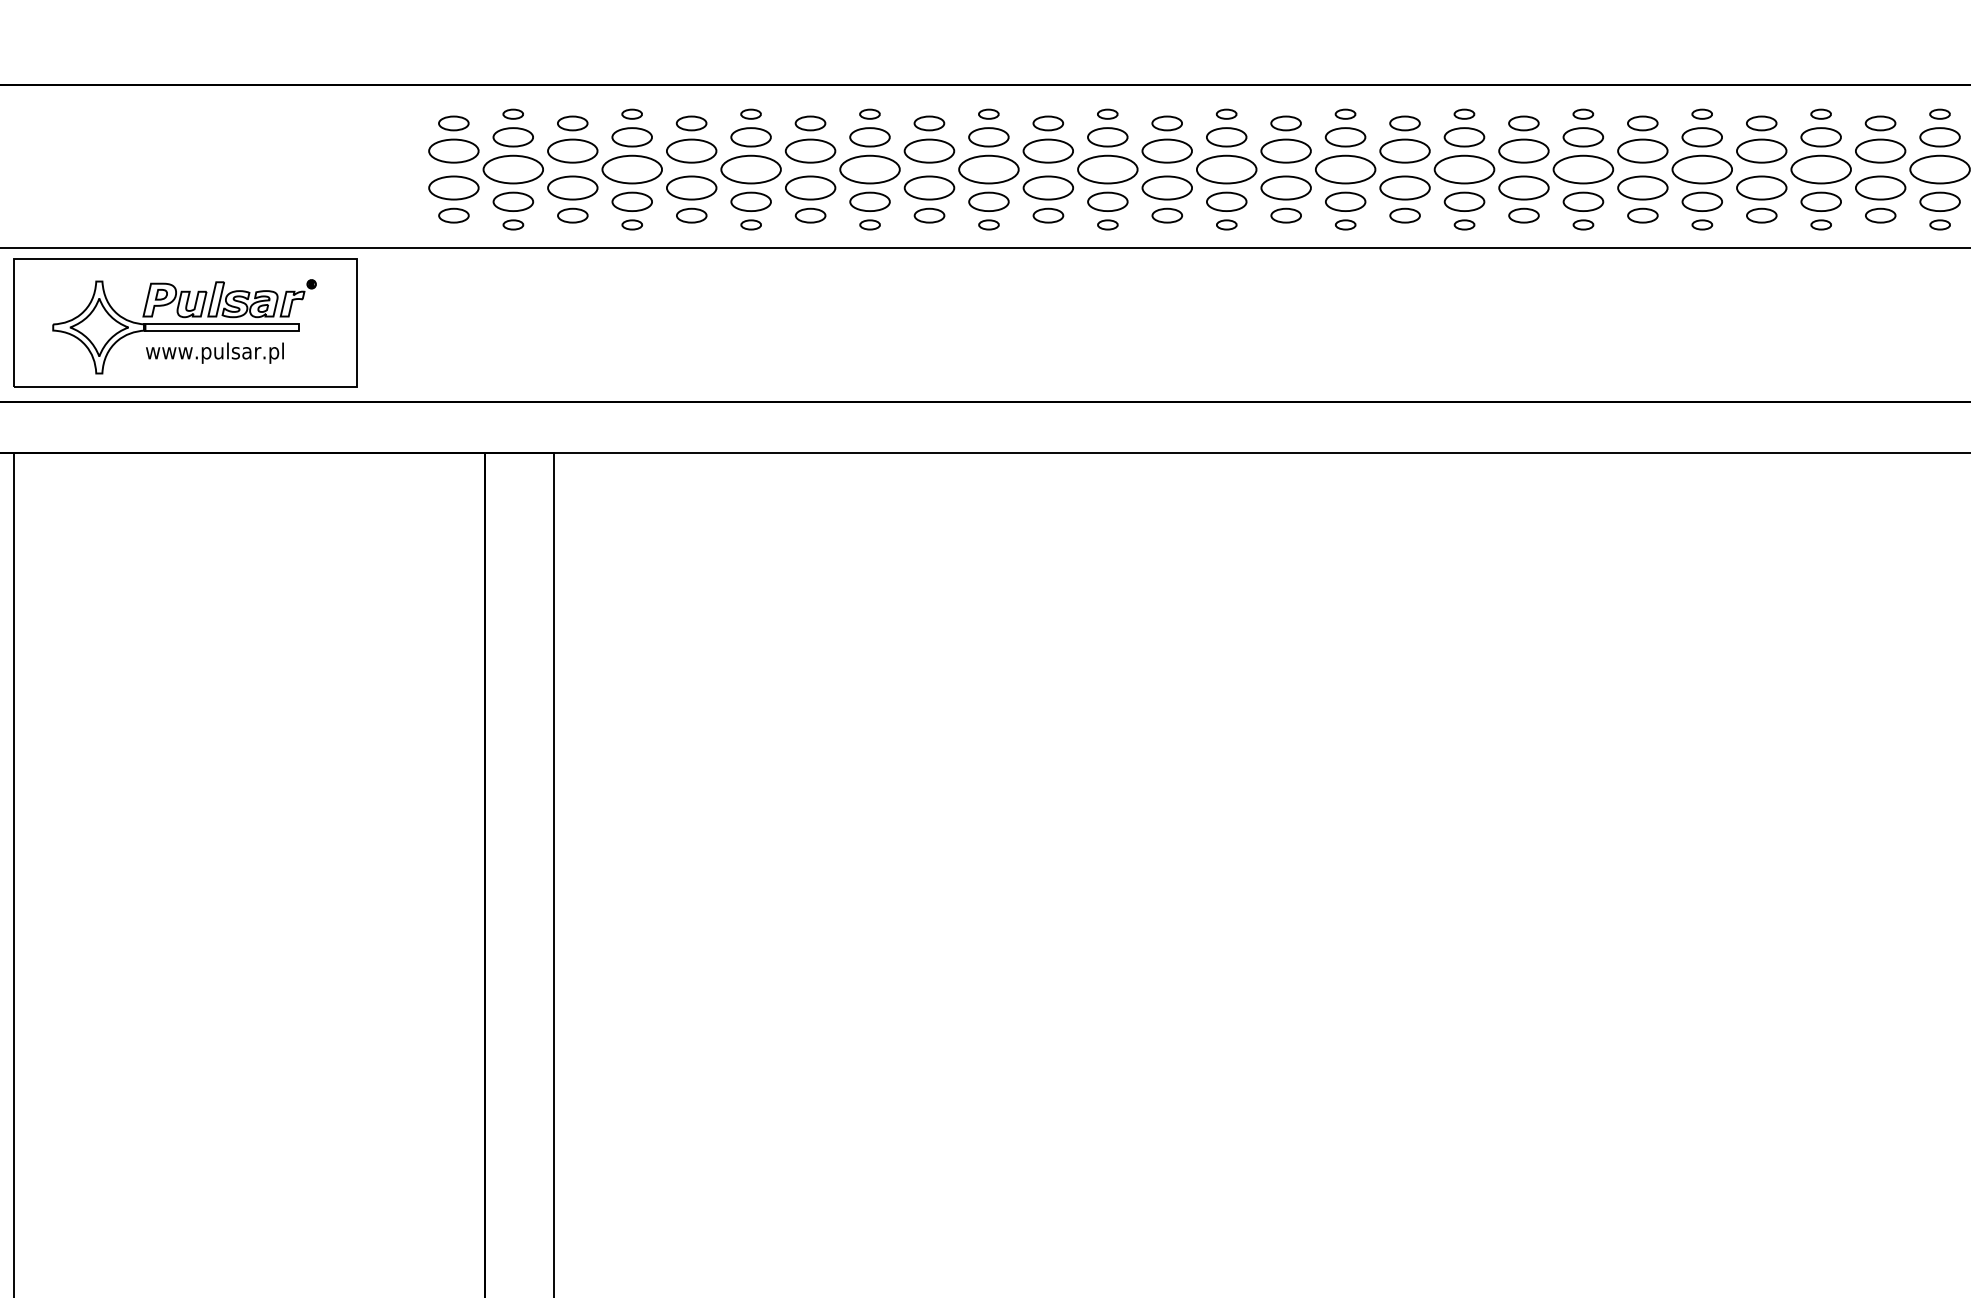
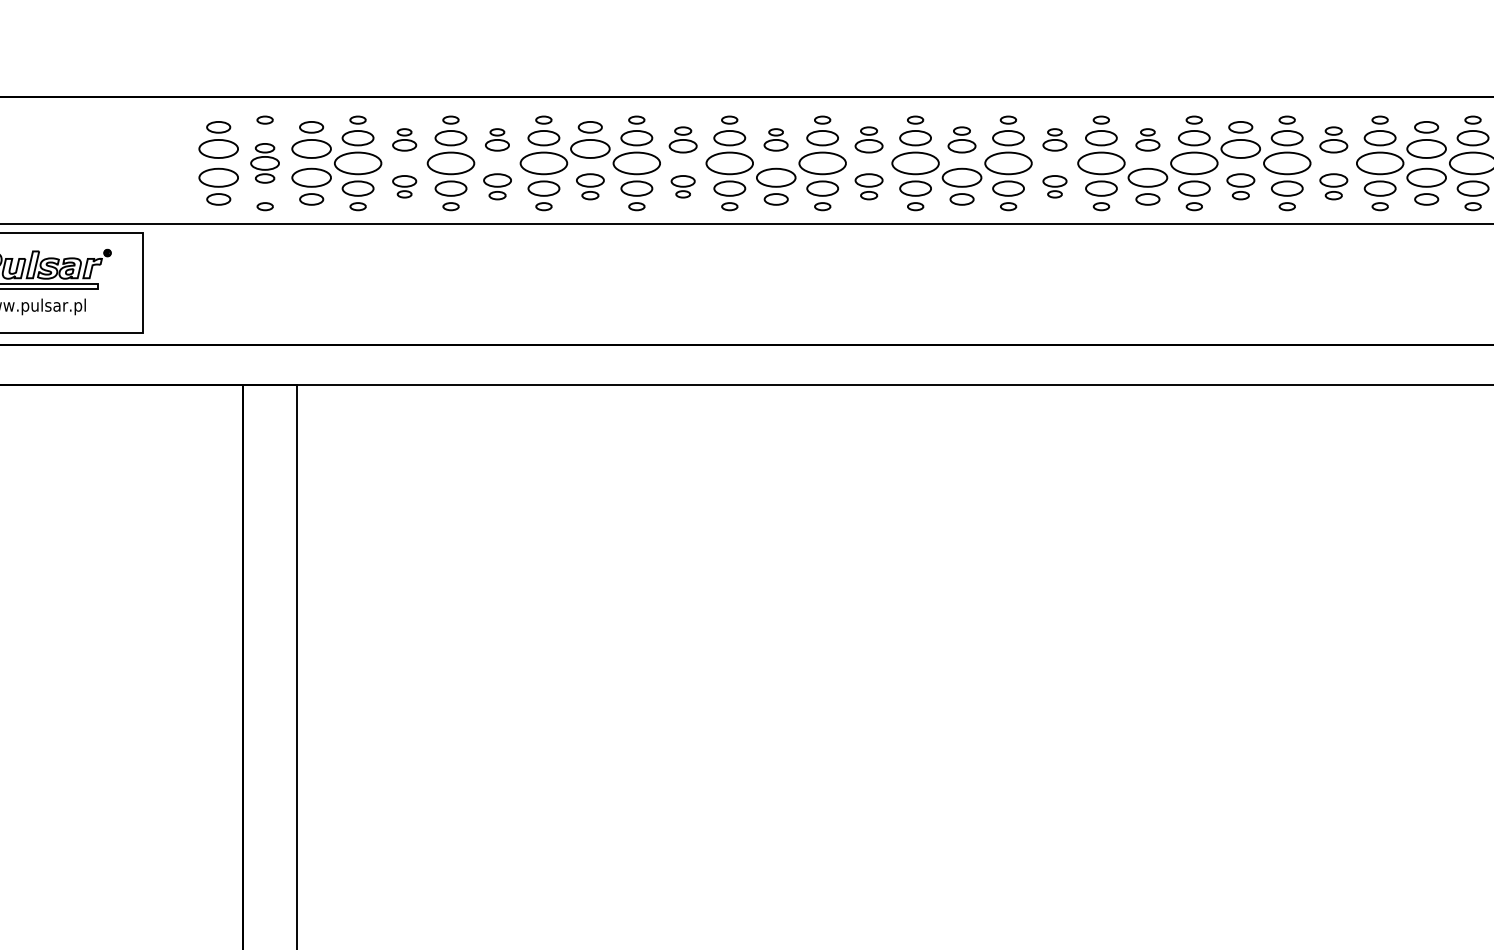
part: (691, 139) -> (404, 139), size x0.6
part: (810, 139) -> (497, 139), size x0.6
part: (1047, 139) -> (682, 139), size x0.7
part: (1166, 139) -> (775, 139), size x0.6
part: (1285, 139) -> (868, 139), size x0.7
part: (1404, 139) -> (961, 139), size x0.7
part: (1523, 139) -> (1054, 139), size x0.6
part: (1642, 139) -> (1147, 139), size x0.6
part: (1880, 139) -> (1333, 139), size x0.7
part: (512, 169) -> (264, 163), size x0.6
part: (691, 199) -> (404, 186), size x0.6
part: (810, 199) -> (497, 186), size x0.7
part: (929, 199) -> (590, 186), size x0.7
part: (1047, 199) -> (682, 186), size x0.6
part: (1285, 199) -> (868, 186), size x0.7
part: (1523, 199) -> (1054, 186), size x0.6
part: (1761, 199) -> (1240, 186), size x0.7
part: (1880, 199) -> (1333, 186), size x0.7

